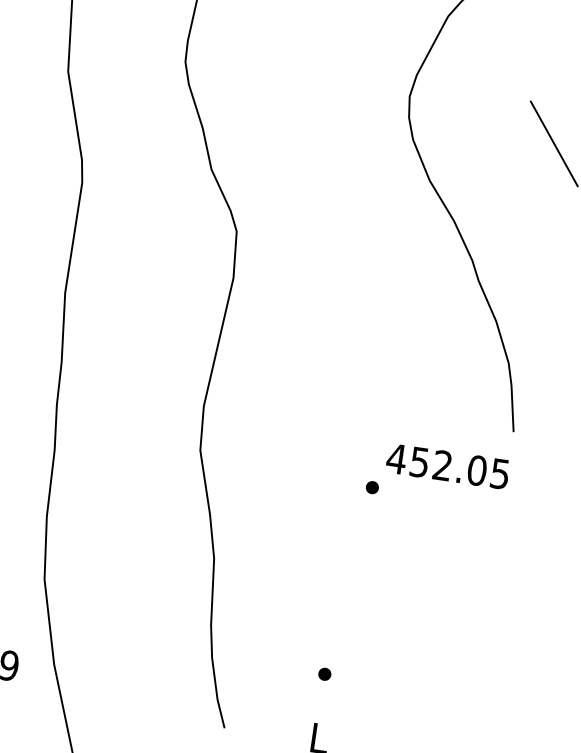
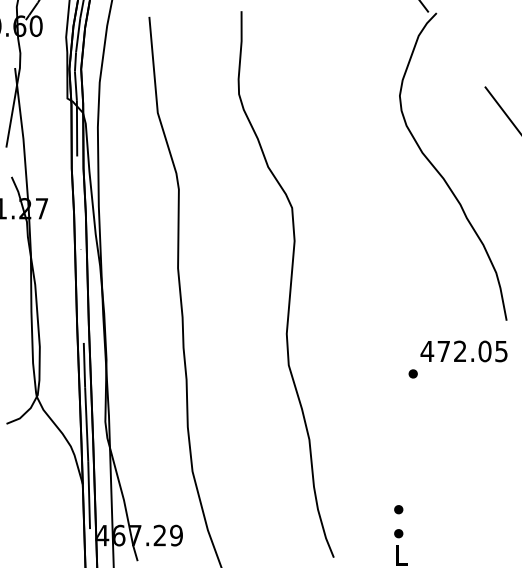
text: (419, 462) -> (443, 351), 452.05 -> 472.05
part: (319, 707) -> (398, 533), added

